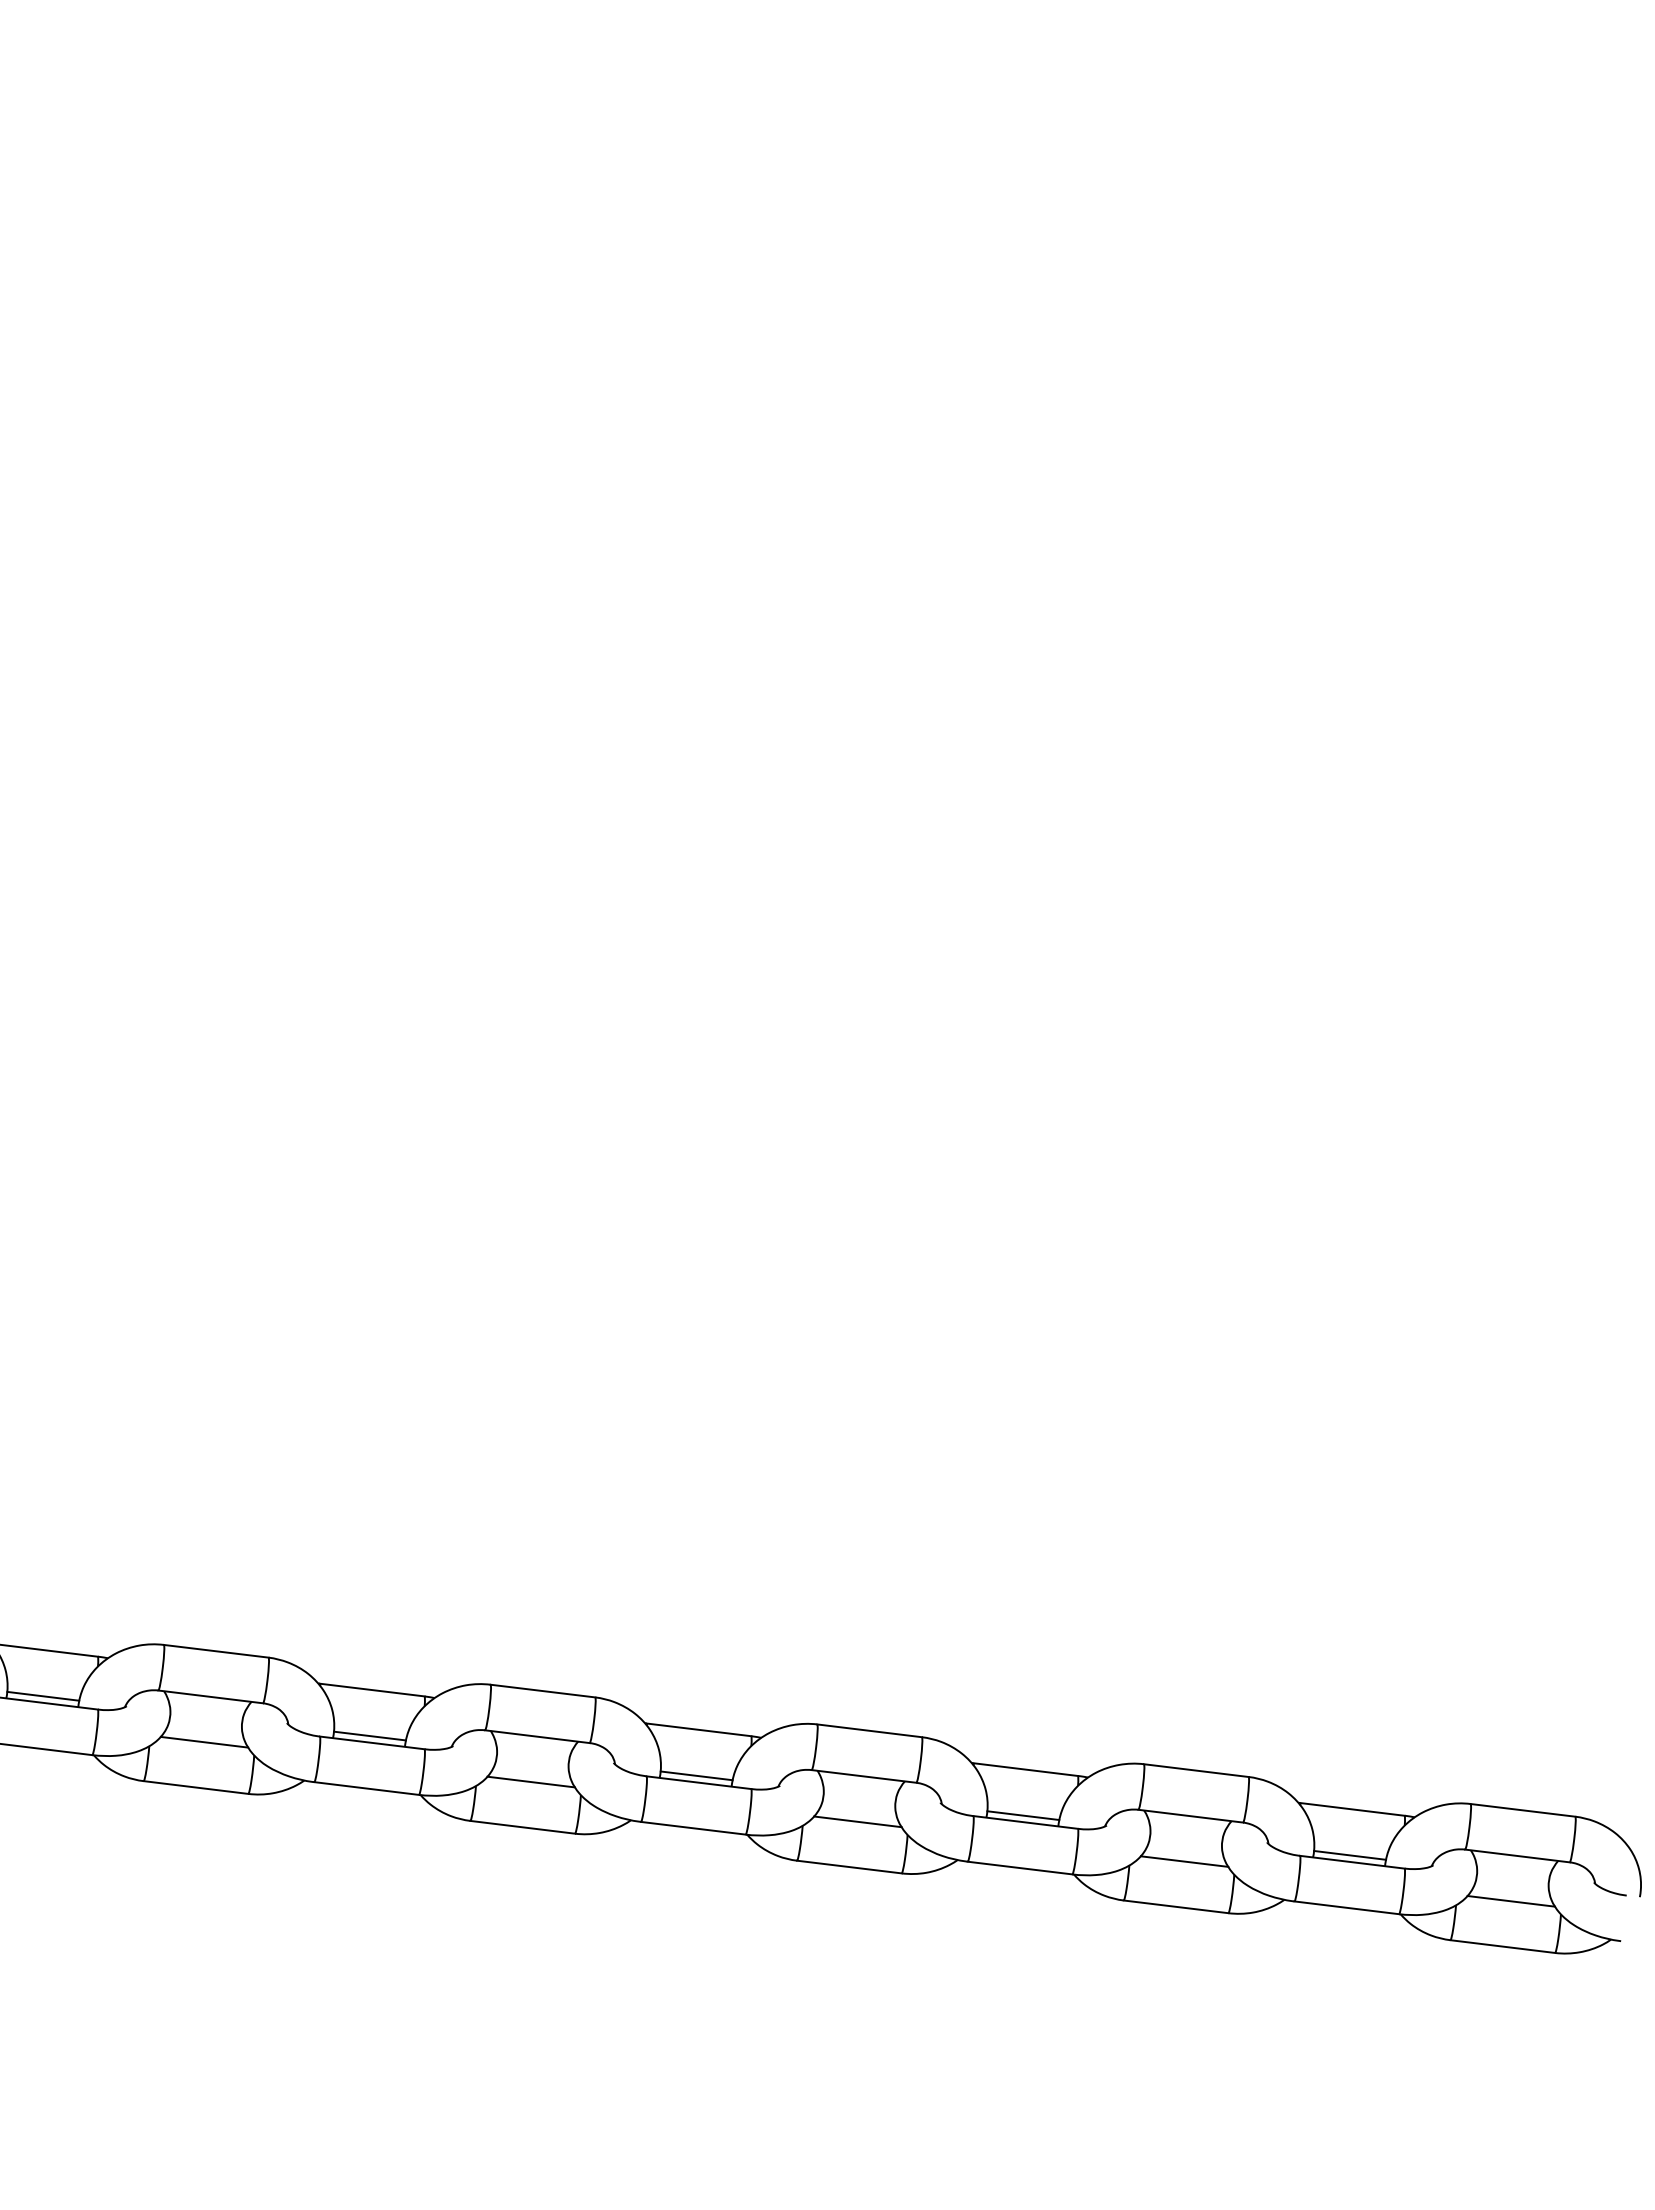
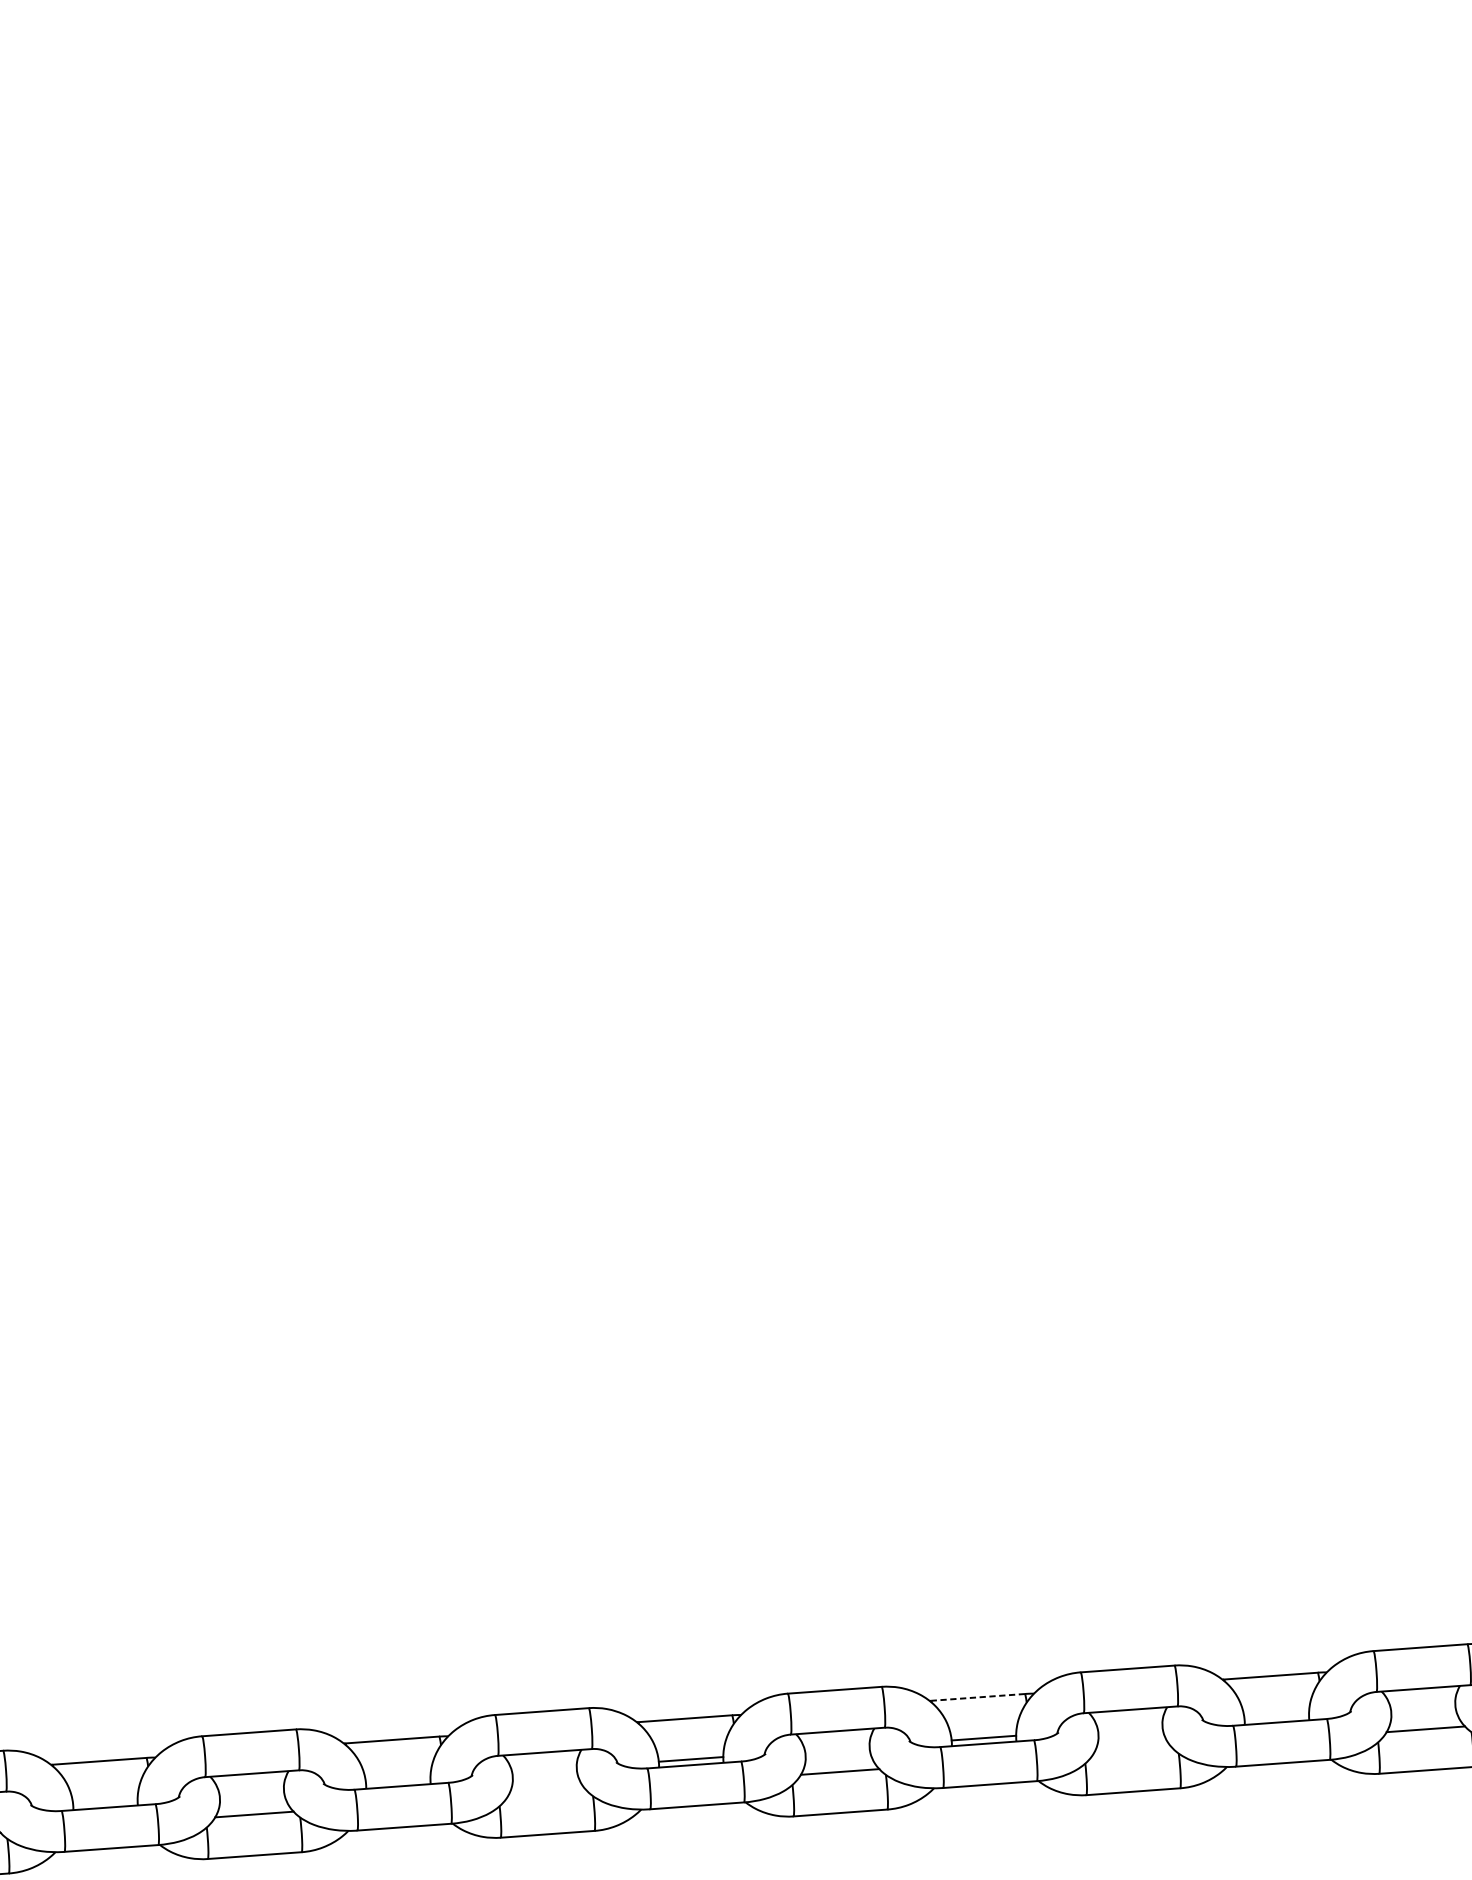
line: (43, 1695) -> (105, 1801), removed
line: (369, 1735) -> (397, 1780), removed
line: (1025, 1769) -> (977, 1697), solid -> dashed
line: (530, 1781) -> (546, 1792), removed
line: (1350, 1854) -> (1277, 1715), removed
line: (1184, 1861) -> (1132, 1750), removed

